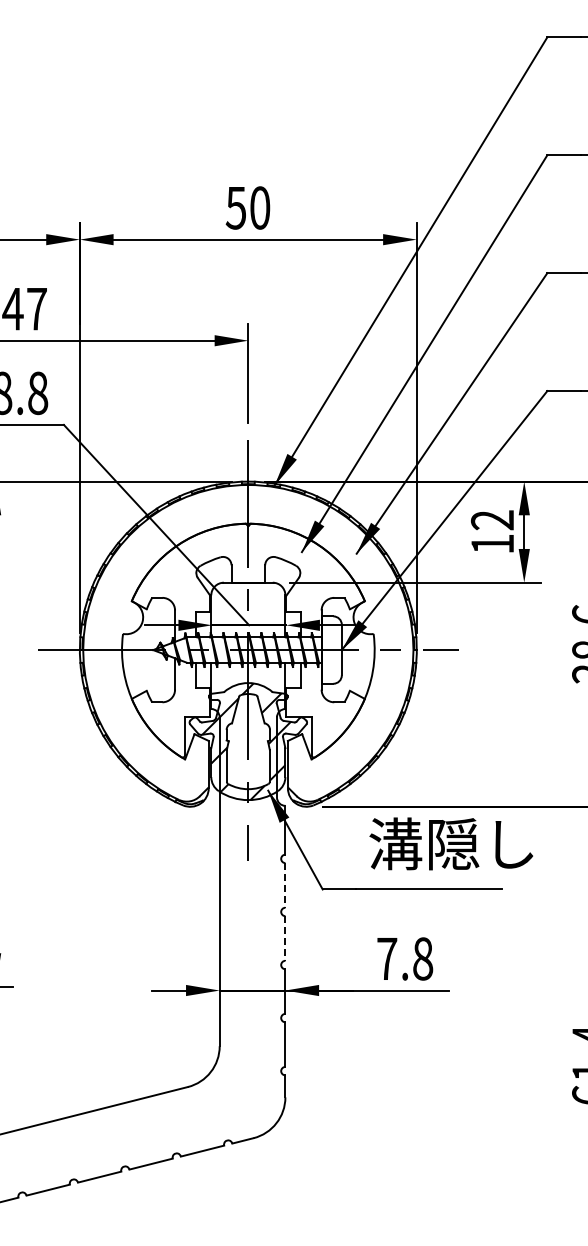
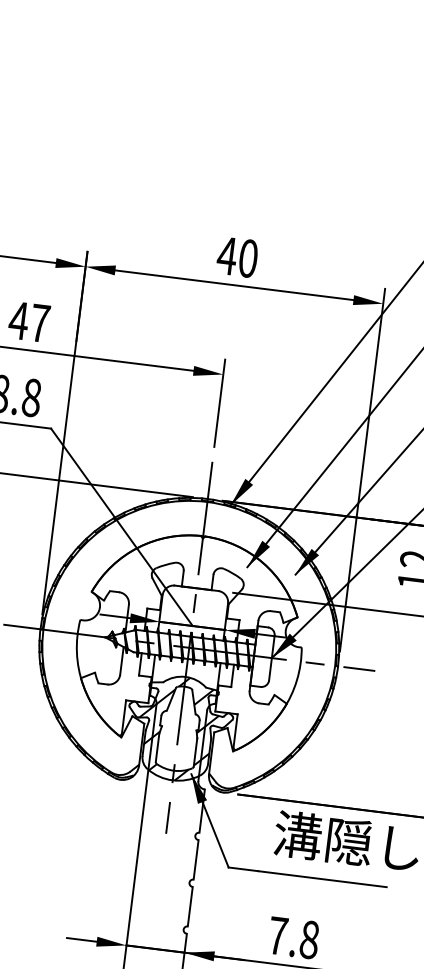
text: (235, 208) -> (226, 256), 50 -> 40
line: (285, 885) -> (196, 859), dashed -> solid
line: (285, 939) -> (190, 907), dashed -> solid

